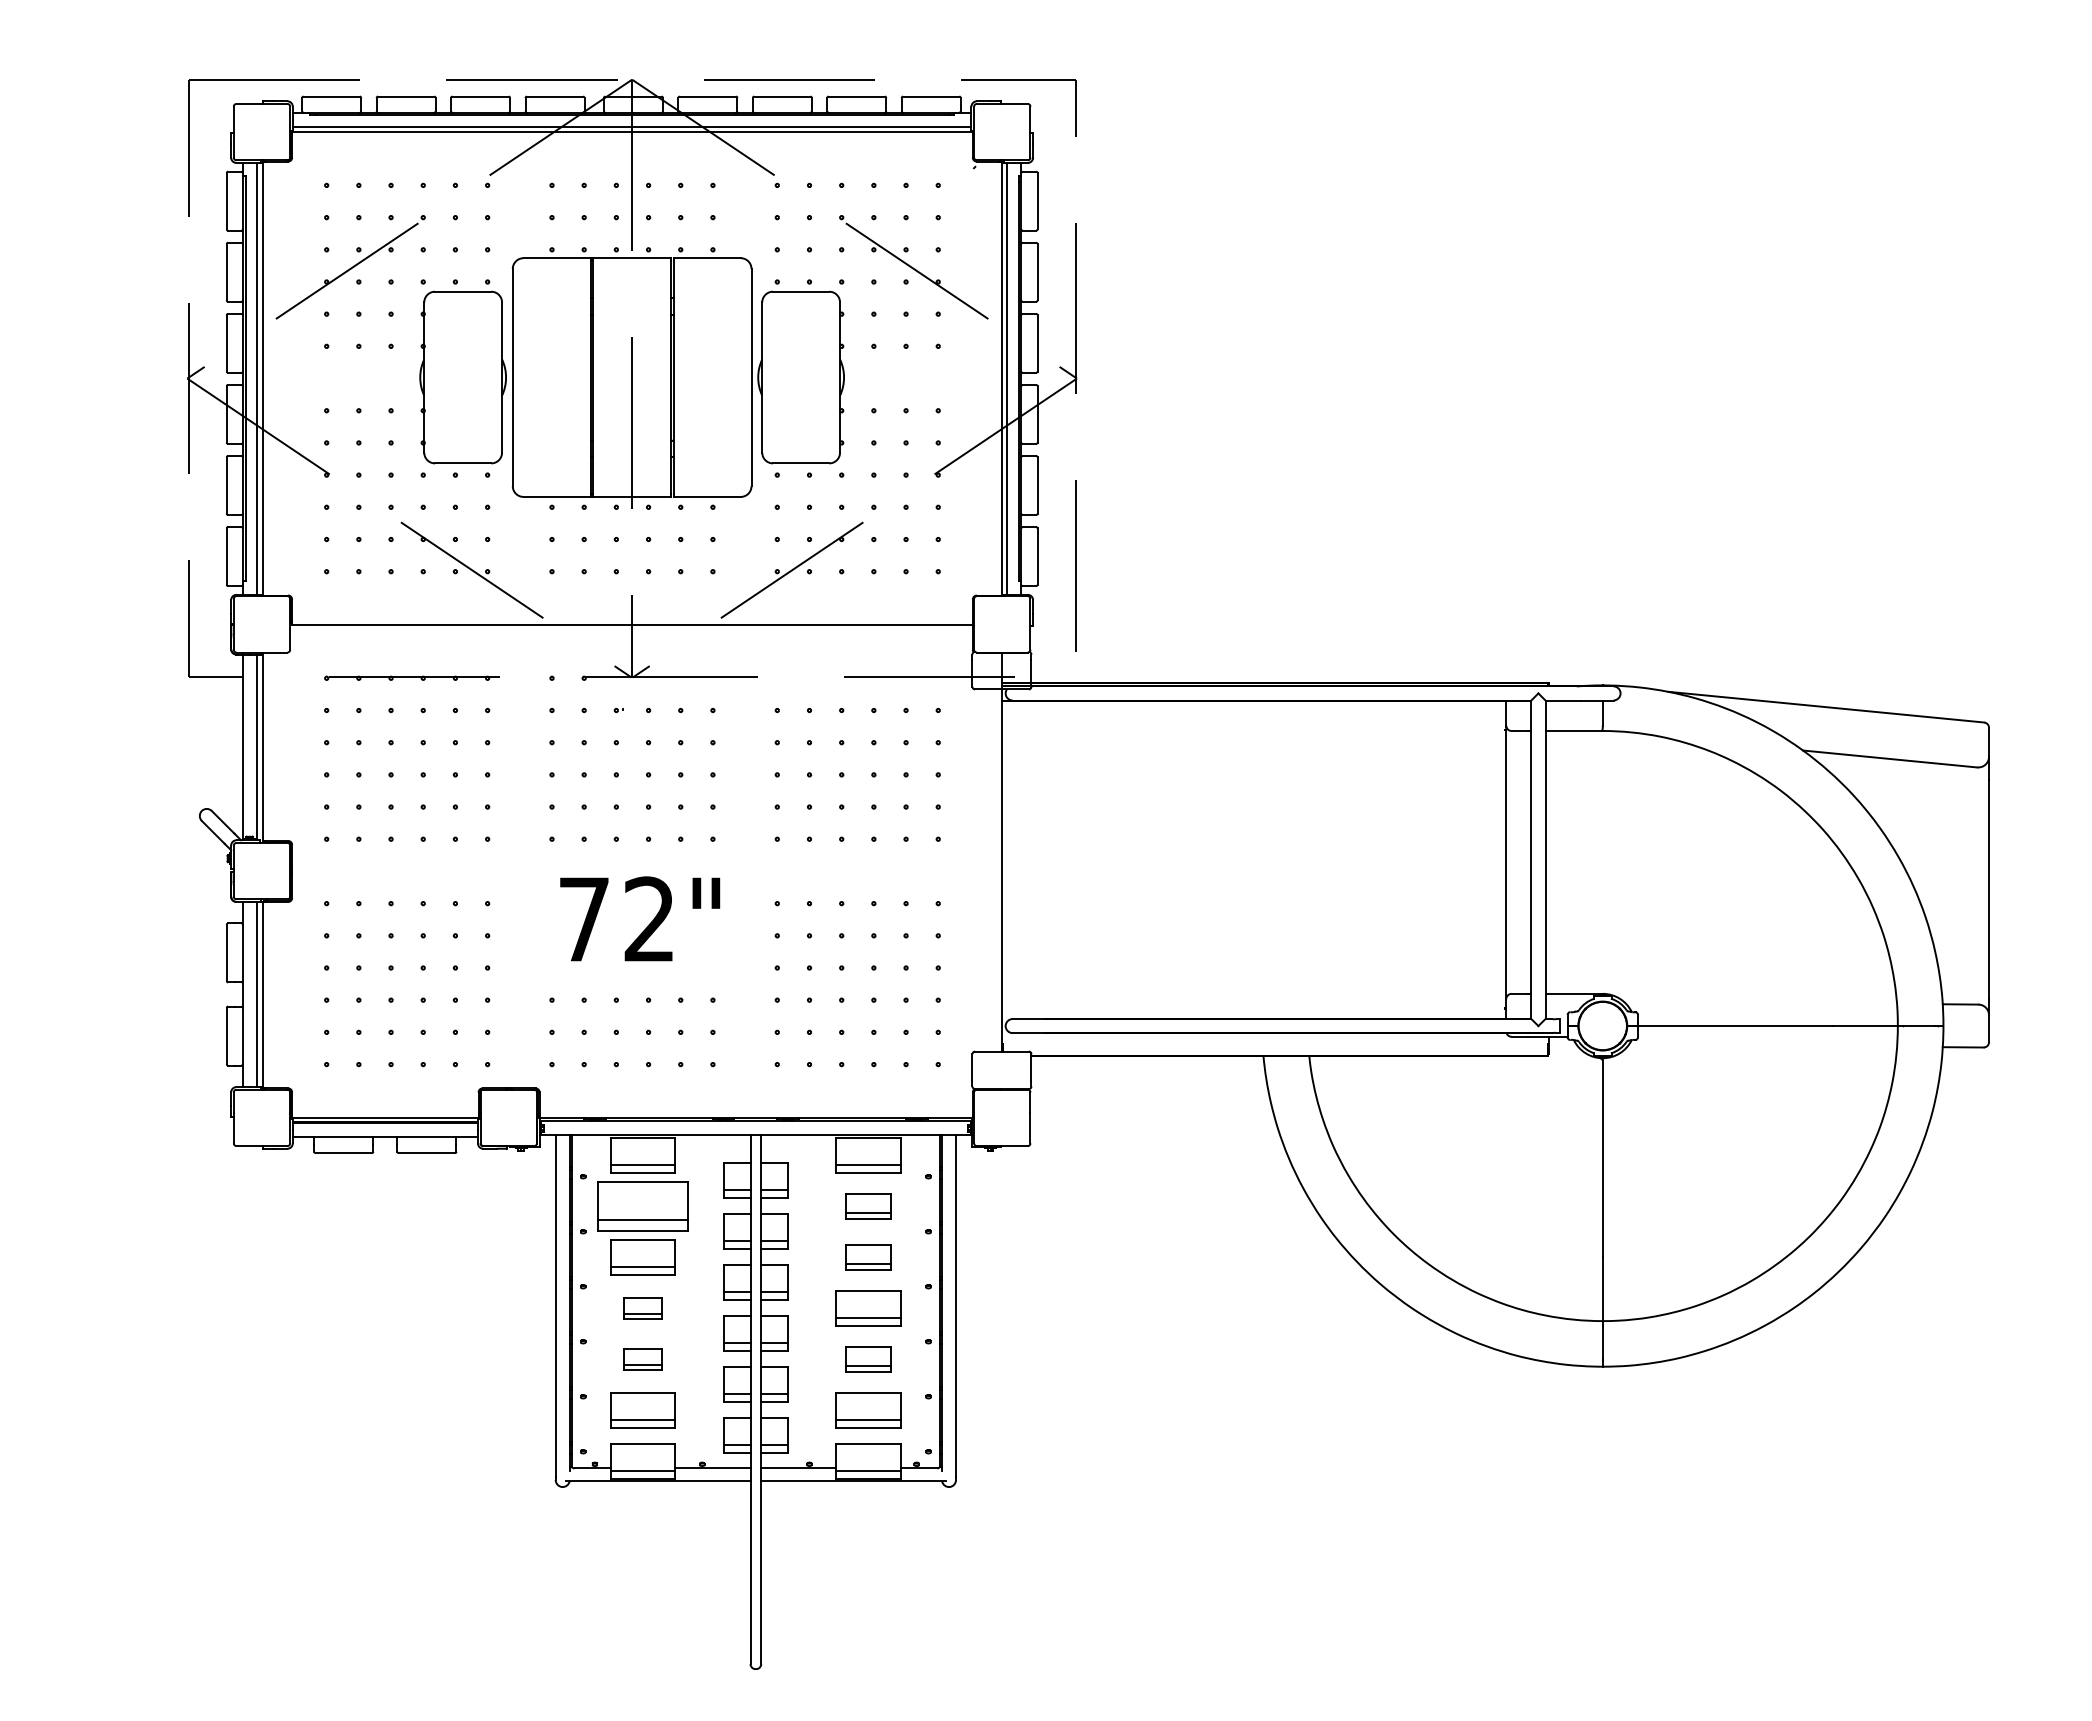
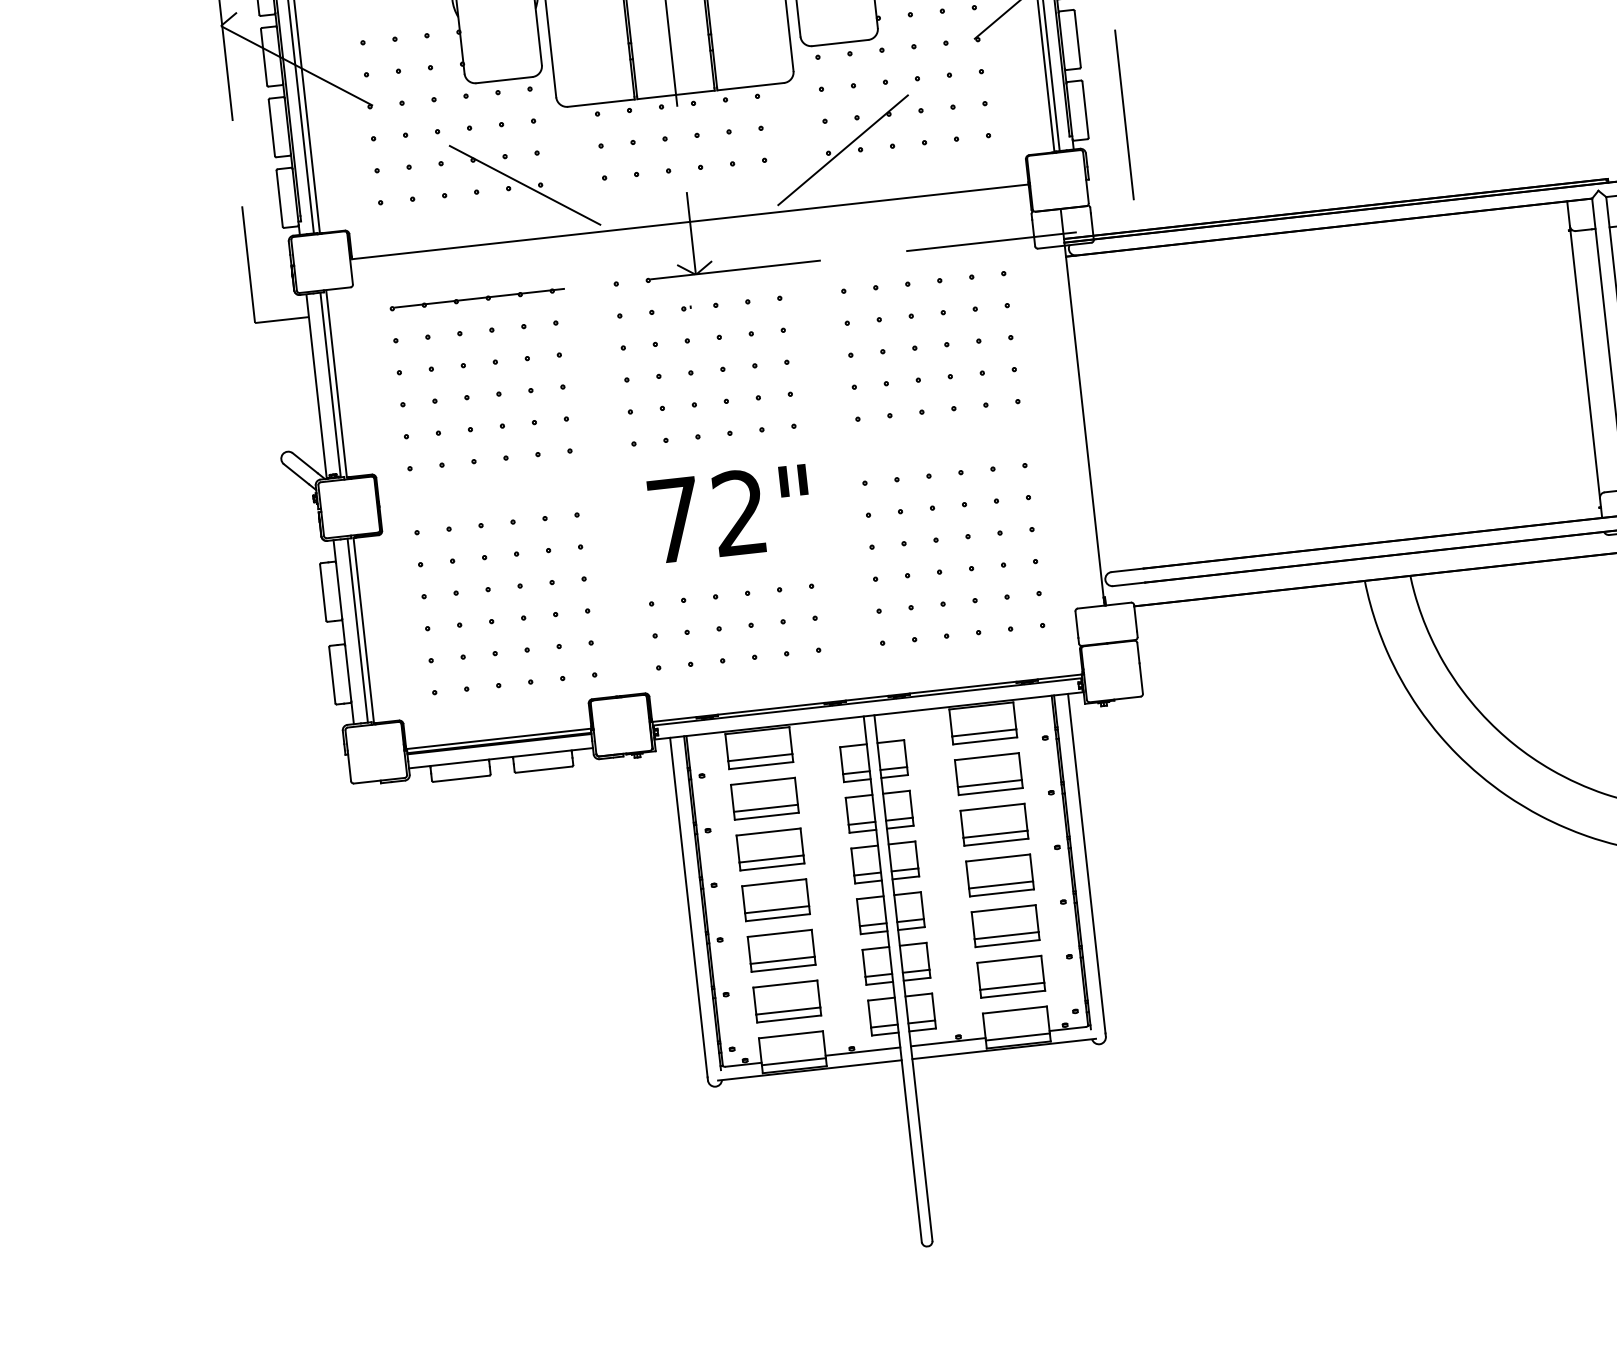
part: (642, 1206) -> (764, 799), size x0.71
part: (868, 1206) -> (988, 774), size x1.43
part: (868, 1257) -> (994, 824), size x1.43
part: (642, 1308) -> (775, 900), size x1.67
part: (642, 1359) -> (781, 951), size x1.67
part: (868, 1359) -> (1005, 926), size x1.43

